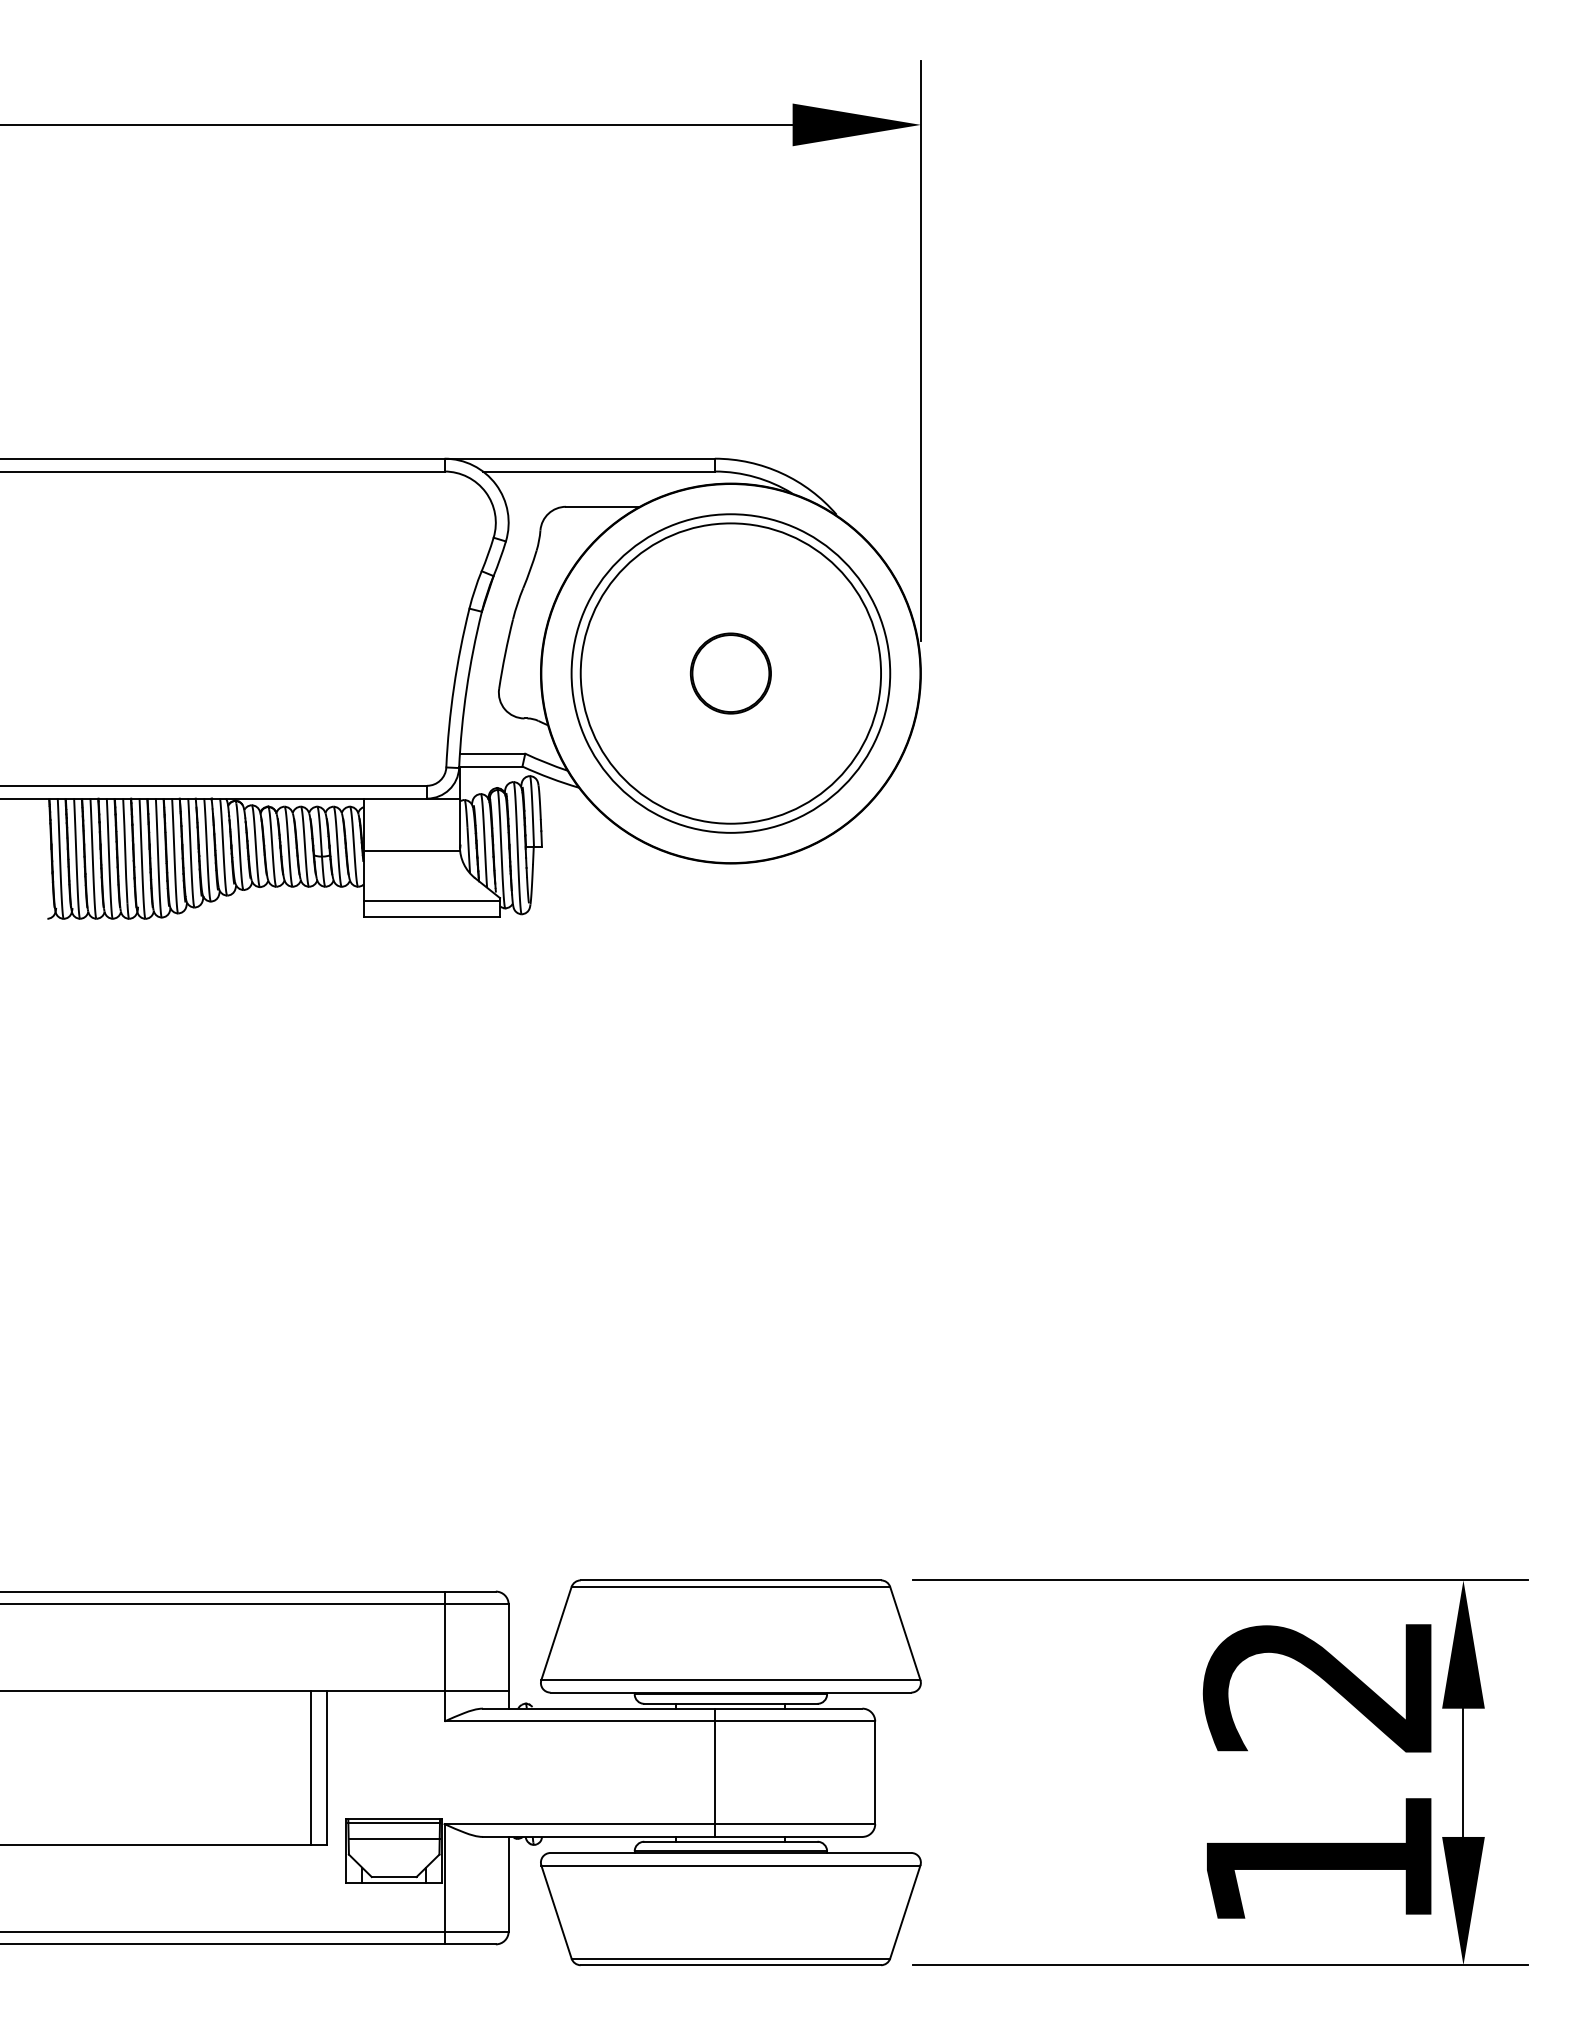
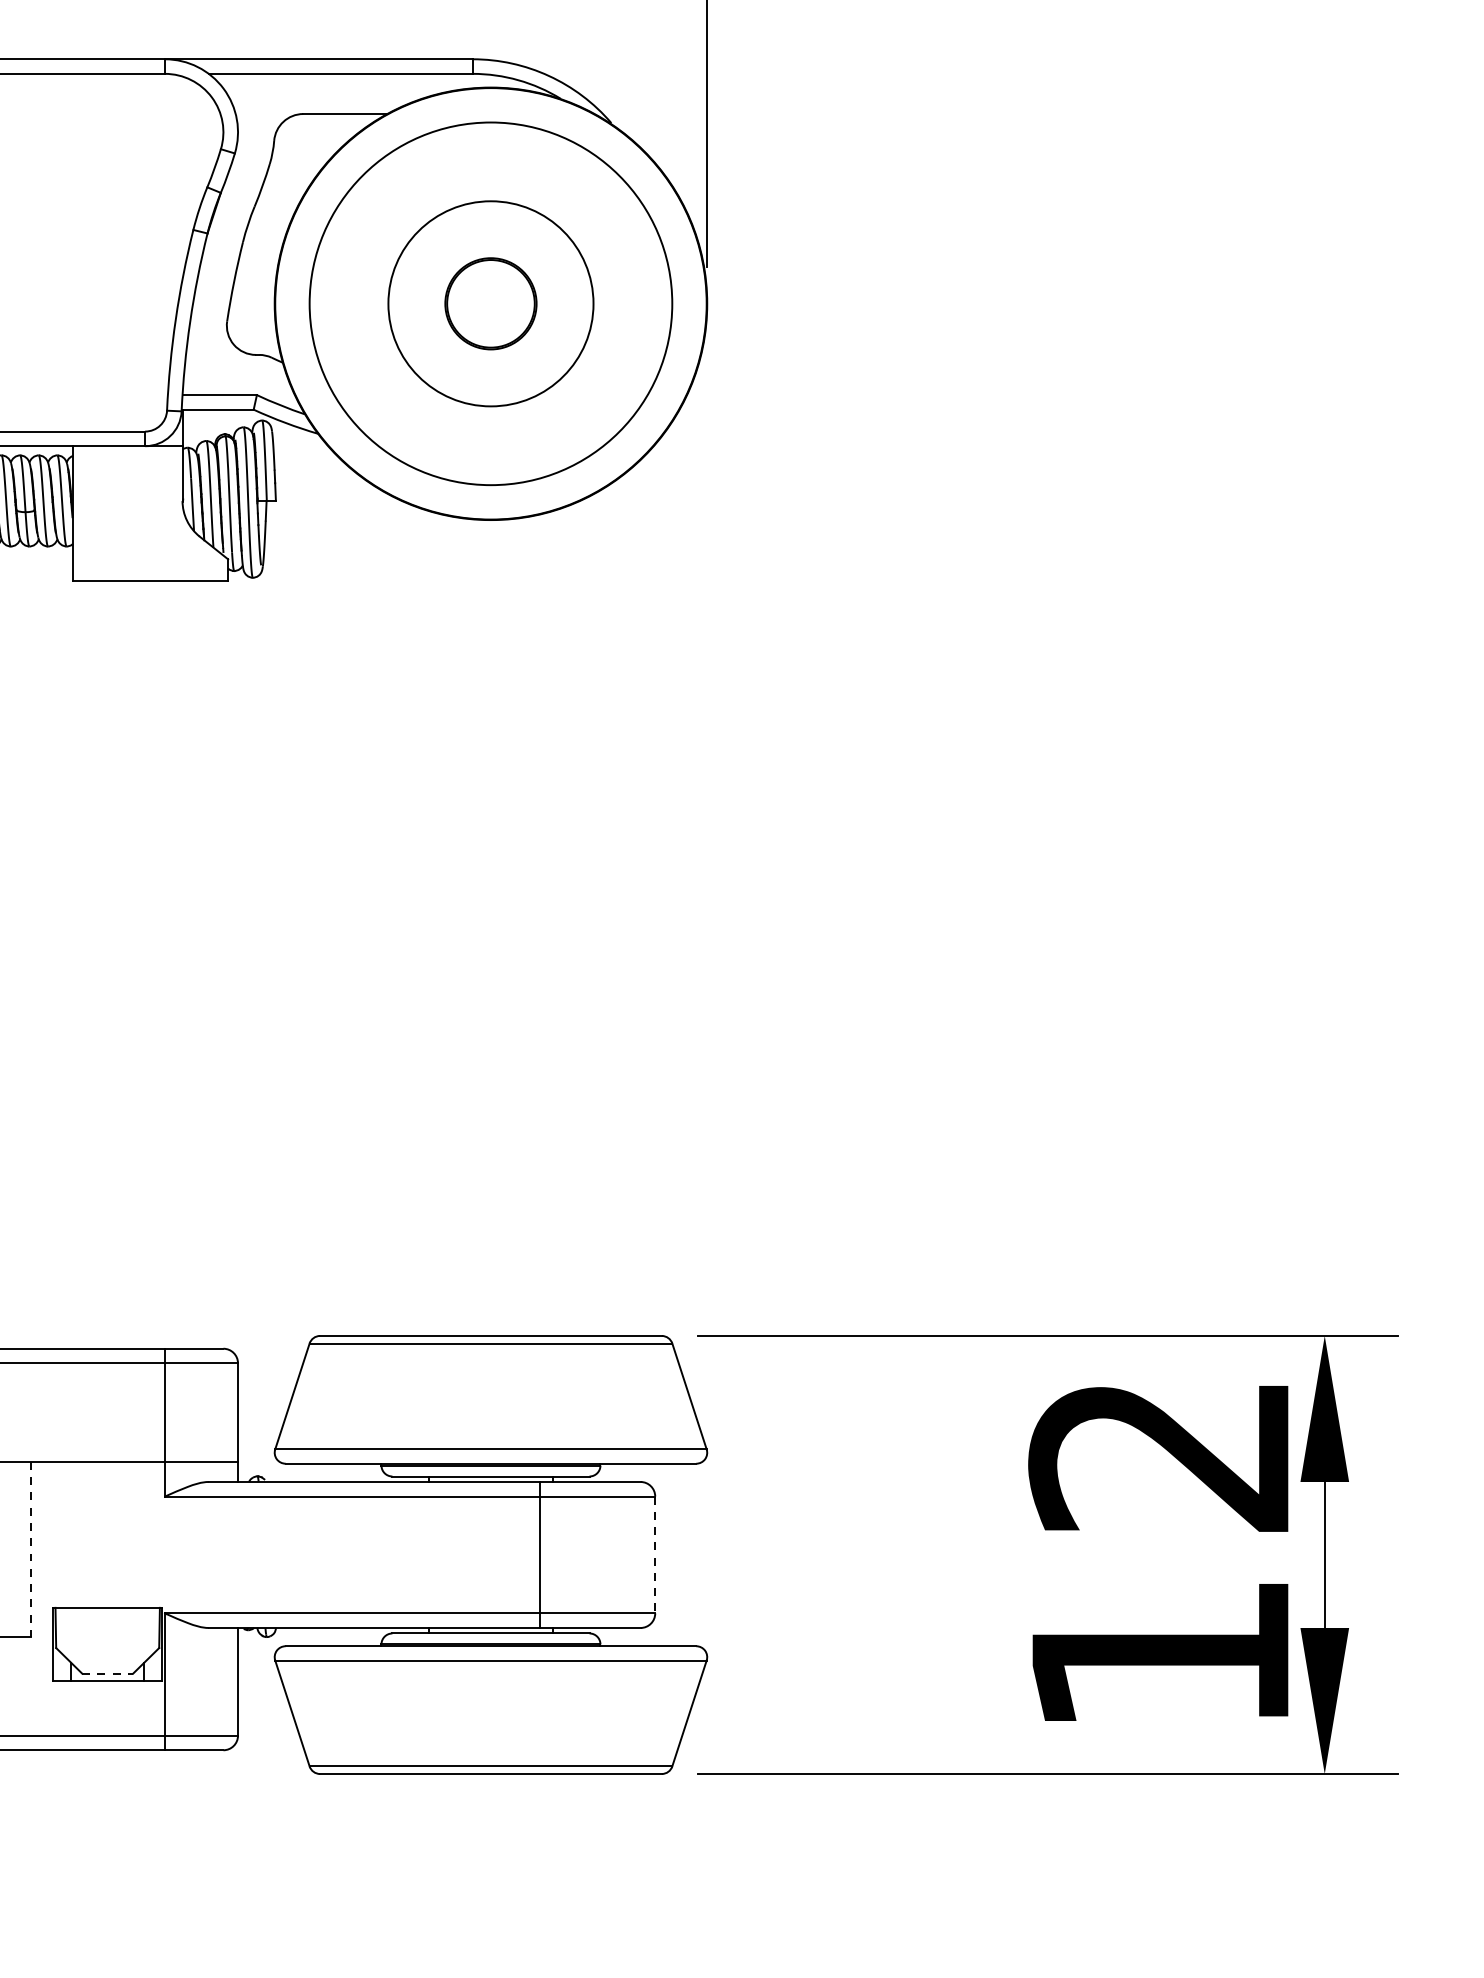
circle: (730, 673) -> (490, 303), size x0.6
line: (411, 851) -> (127, 506), removed
line: (431, 901) -> (150, 563), removed
line: (310, 1767) -> (12, 1548), removed
line: (326, 1767) -> (30, 1548), solid -> dashed
line: (714, 1772) -> (539, 1554), moved
line: (875, 1773) -> (655, 1555), solid -> dashed
line: (393, 1822) -> (106, 1611), removed
line: (393, 1838) -> (106, 1629), removed
line: (394, 1877) -> (108, 1674), solid -> dashed

